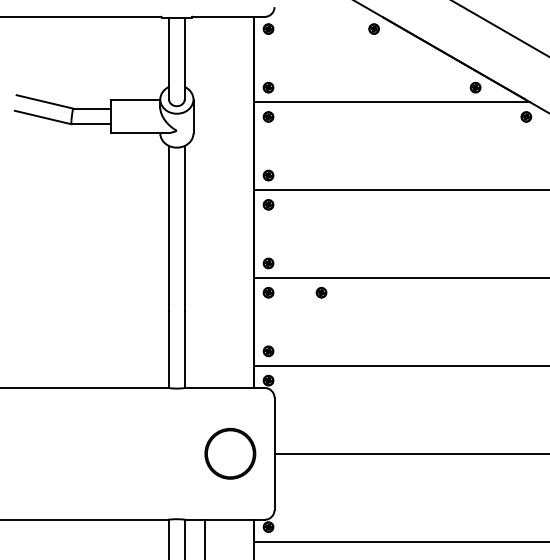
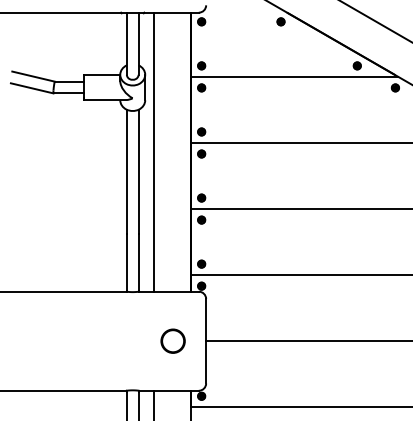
line: (205, 201) -> (154, 151), added
part: (321, 292) -> (241, 219), removed
circle: (230, 453) -> (173, 340), size x0.62

